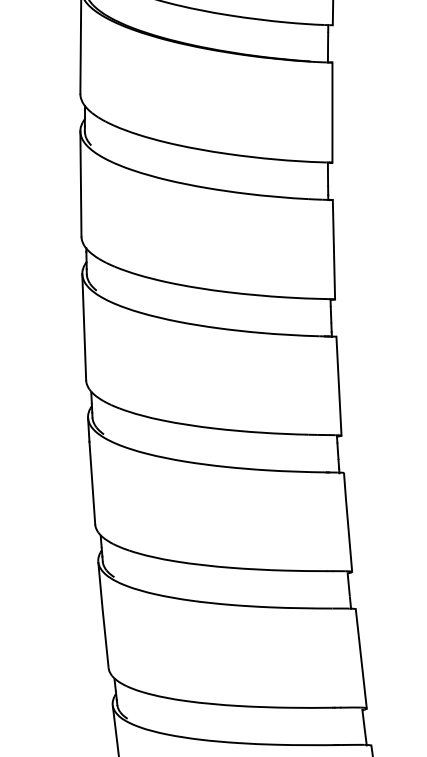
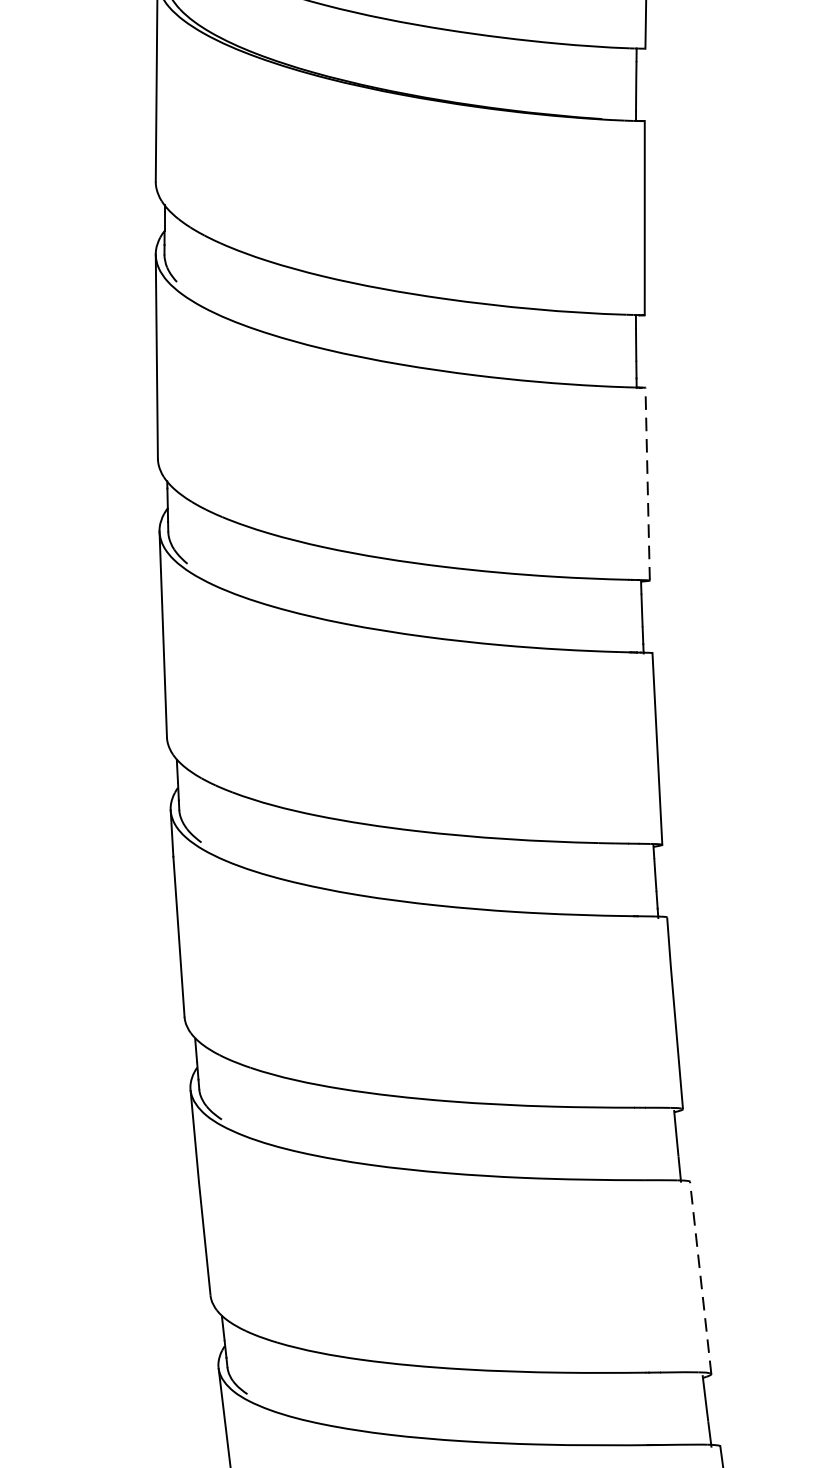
line: (333, 249) -> (646, 483), solid -> dashed
line: (361, 658) -> (701, 1277), solid -> dashed

